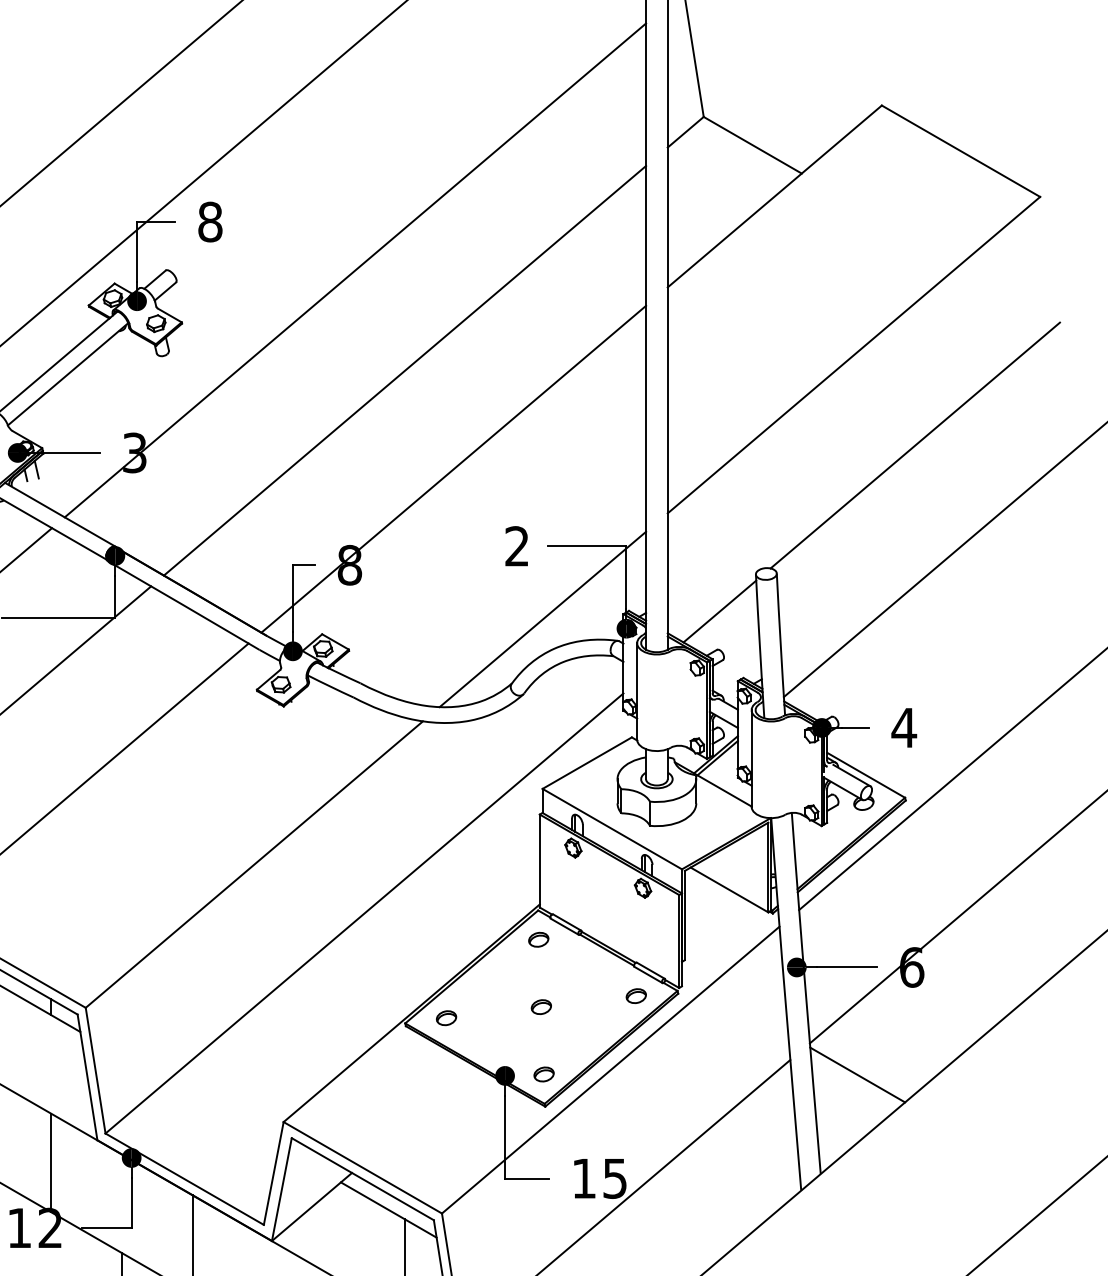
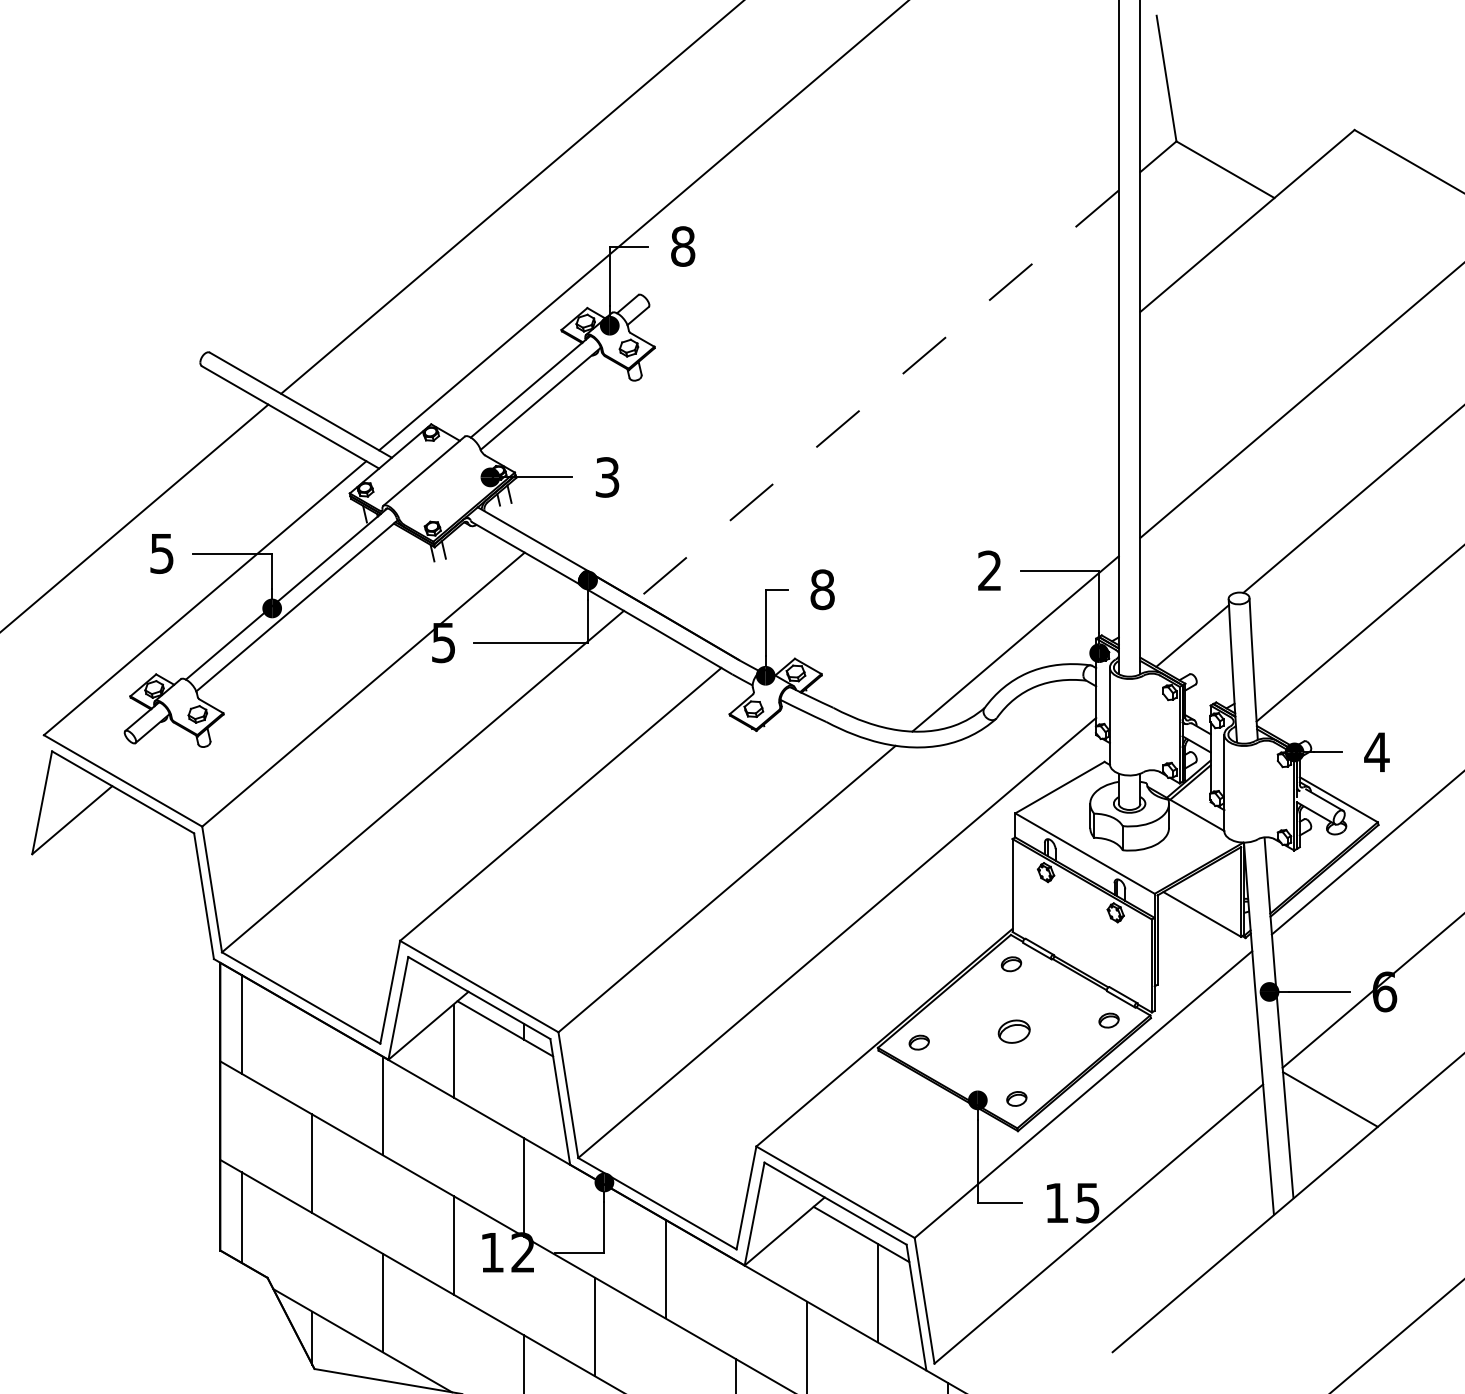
line: (354, 270) -> (827, 294), removed
line: (404, 371) -> (877, 395), solid -> dashed
line: (453, 469) -> (926, 493), removed
part: (540, 1007) -> (1013, 1031), size x1.6

